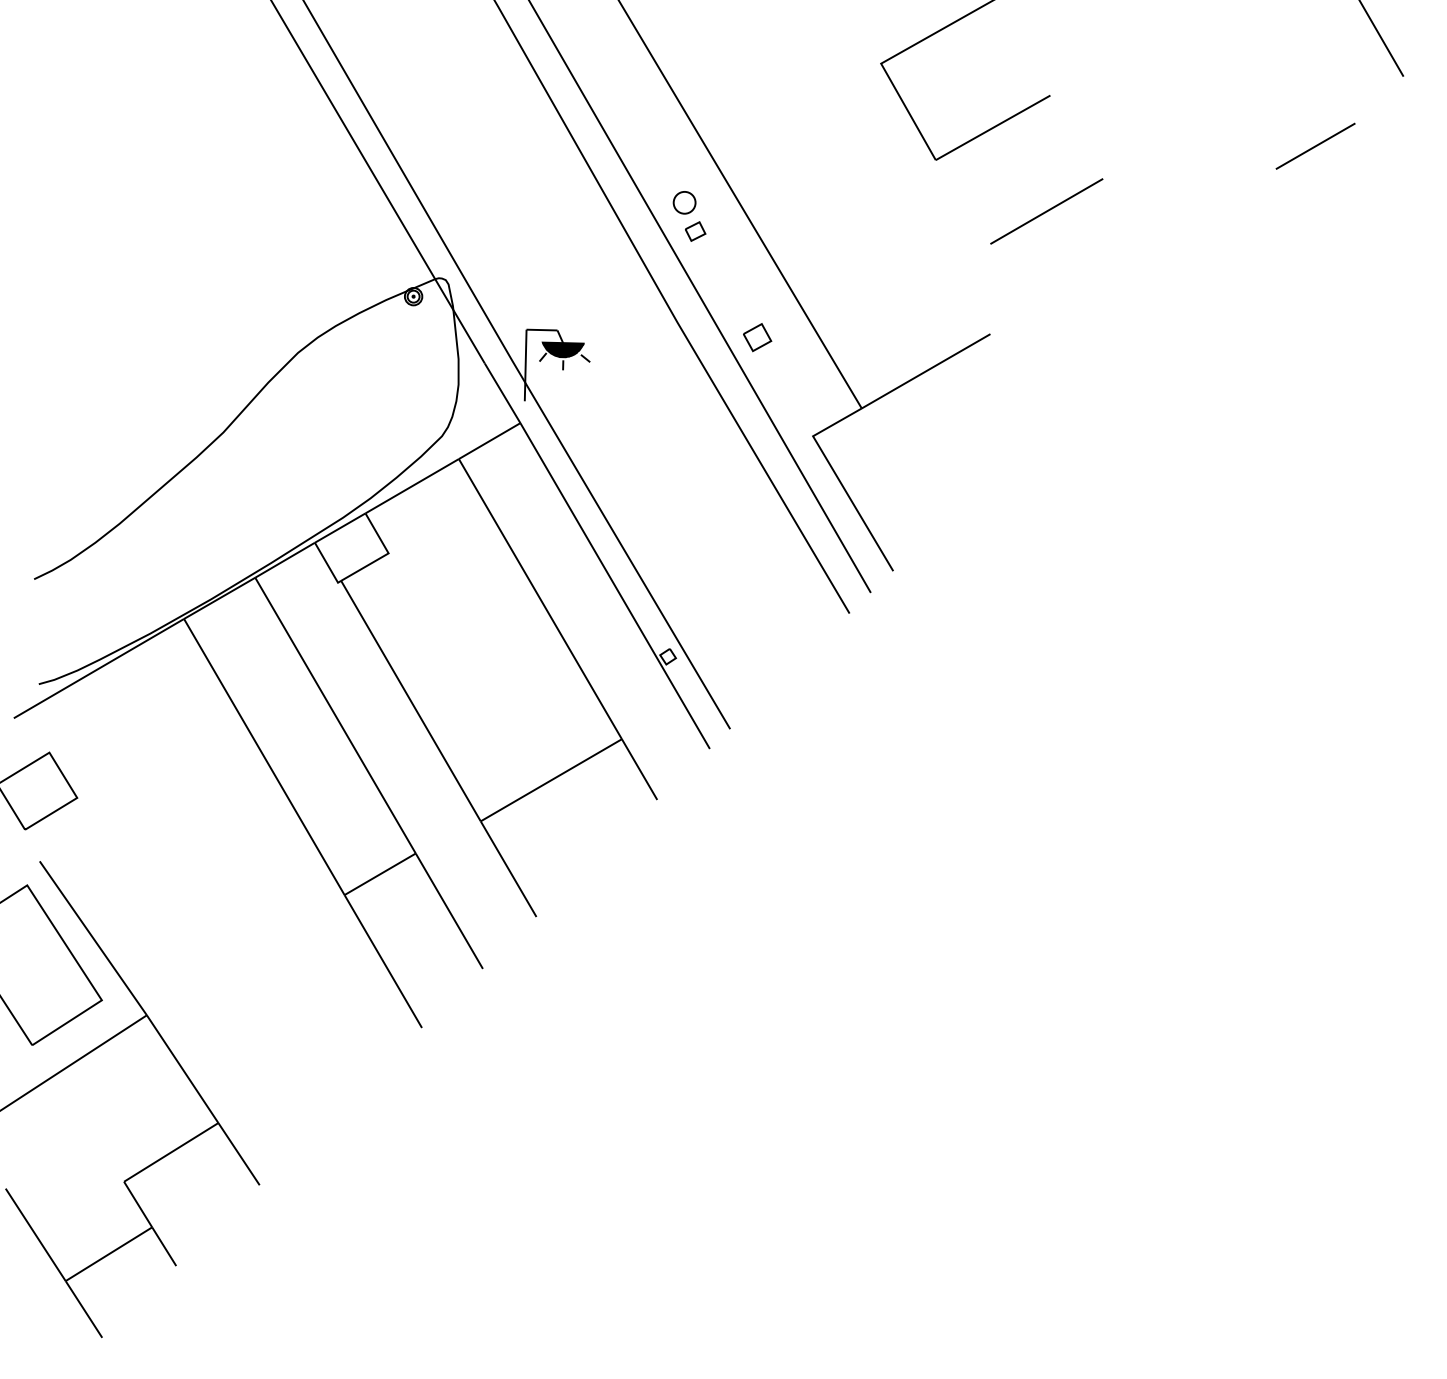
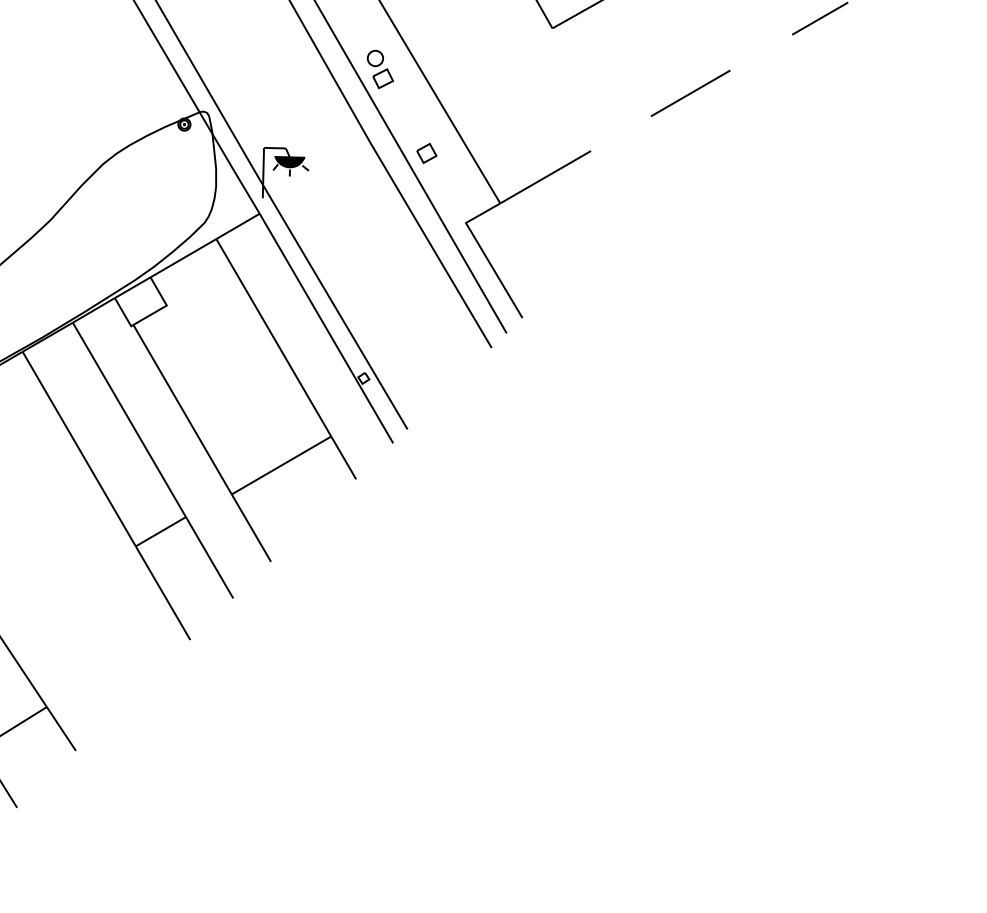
line: (1046, 211) -> (690, 93), moved
part: (695, 231) -> (383, 78), size x1.43

